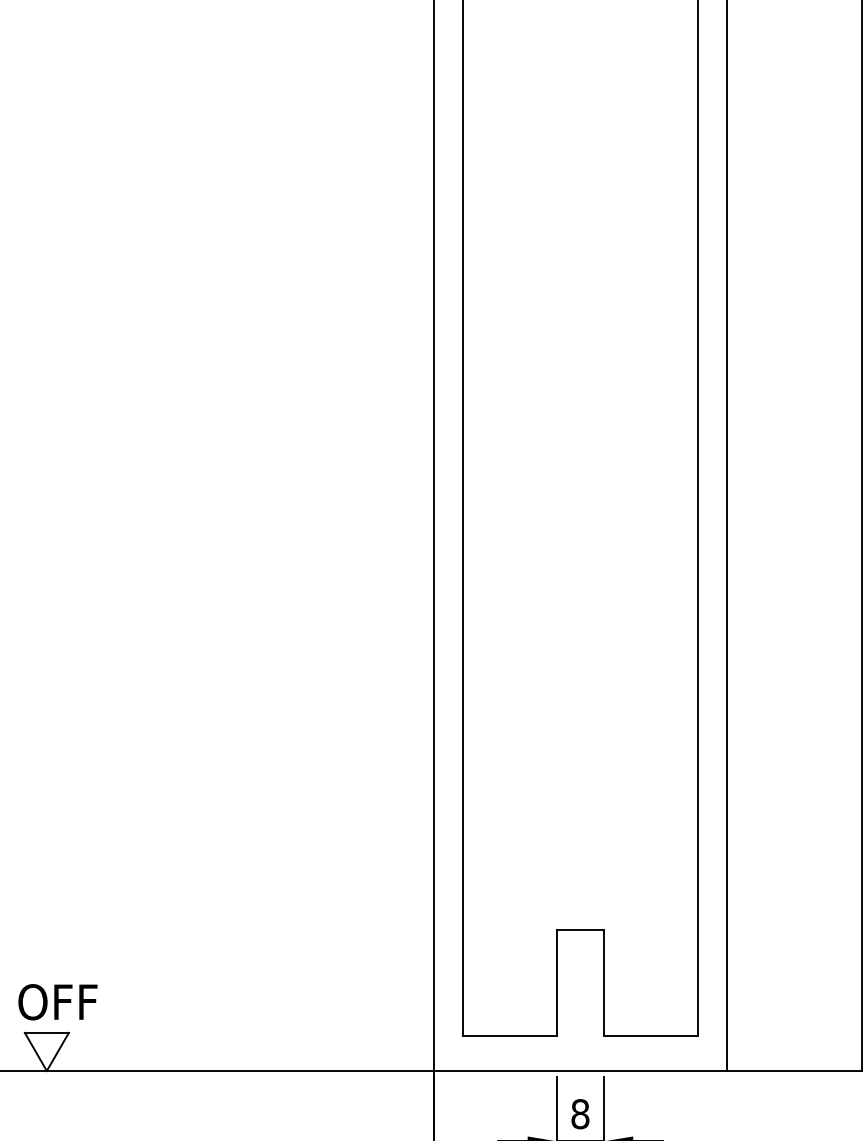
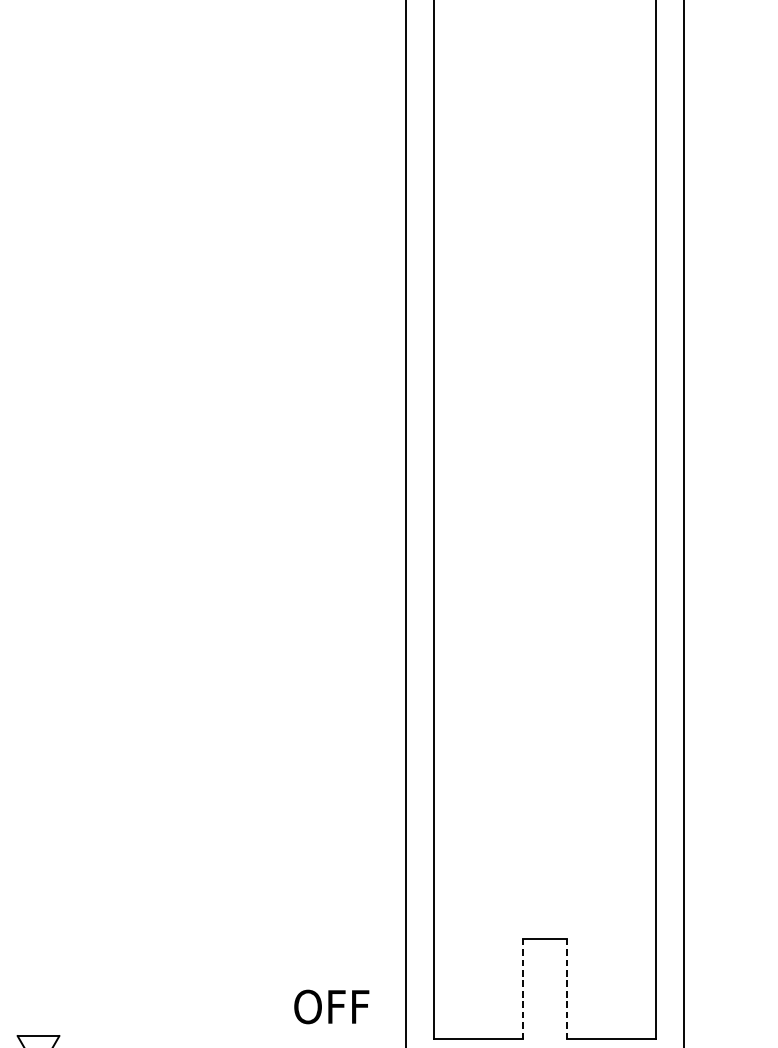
line: (557, 983) -> (523, 989), solid -> dashed
line: (603, 983) -> (566, 989), solid -> dashed
text: (57, 1002) -> (331, 1007), moved

